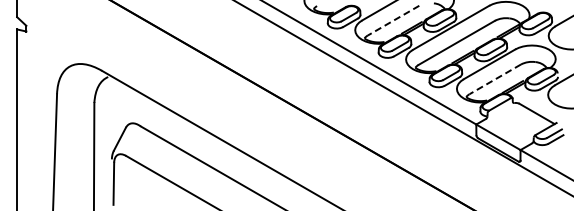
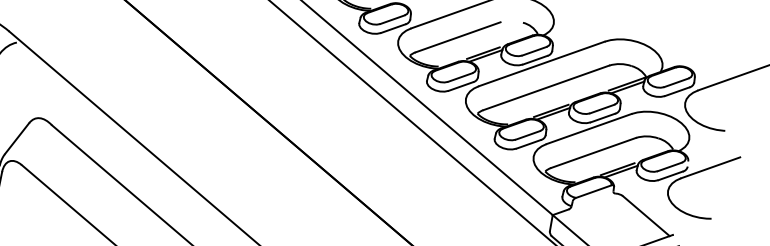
line: (393, 20) -> (458, 37), dashed -> solid
line: (495, 79) -> (593, 153), dashed -> solid

